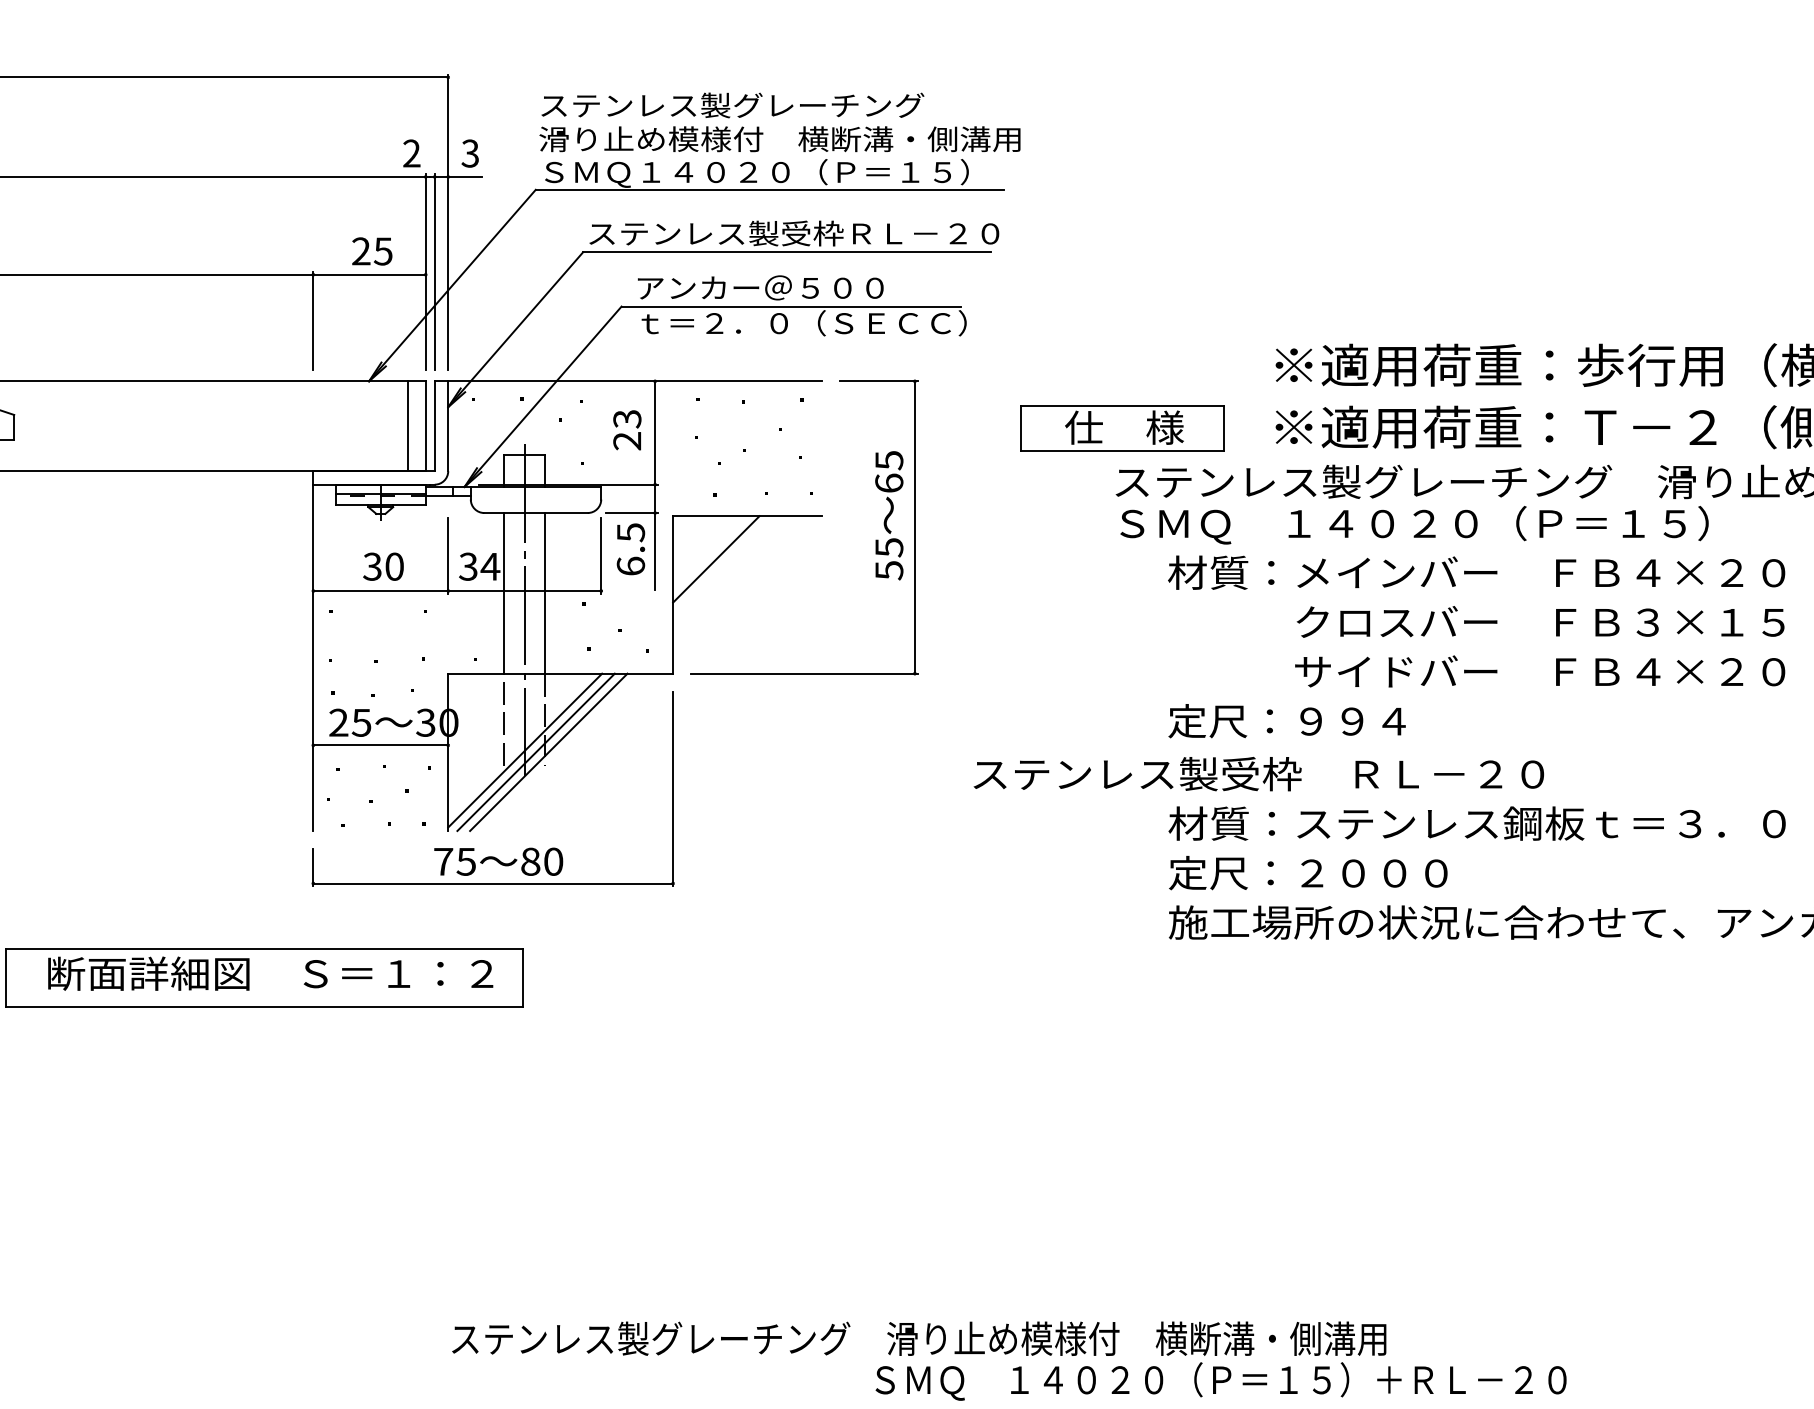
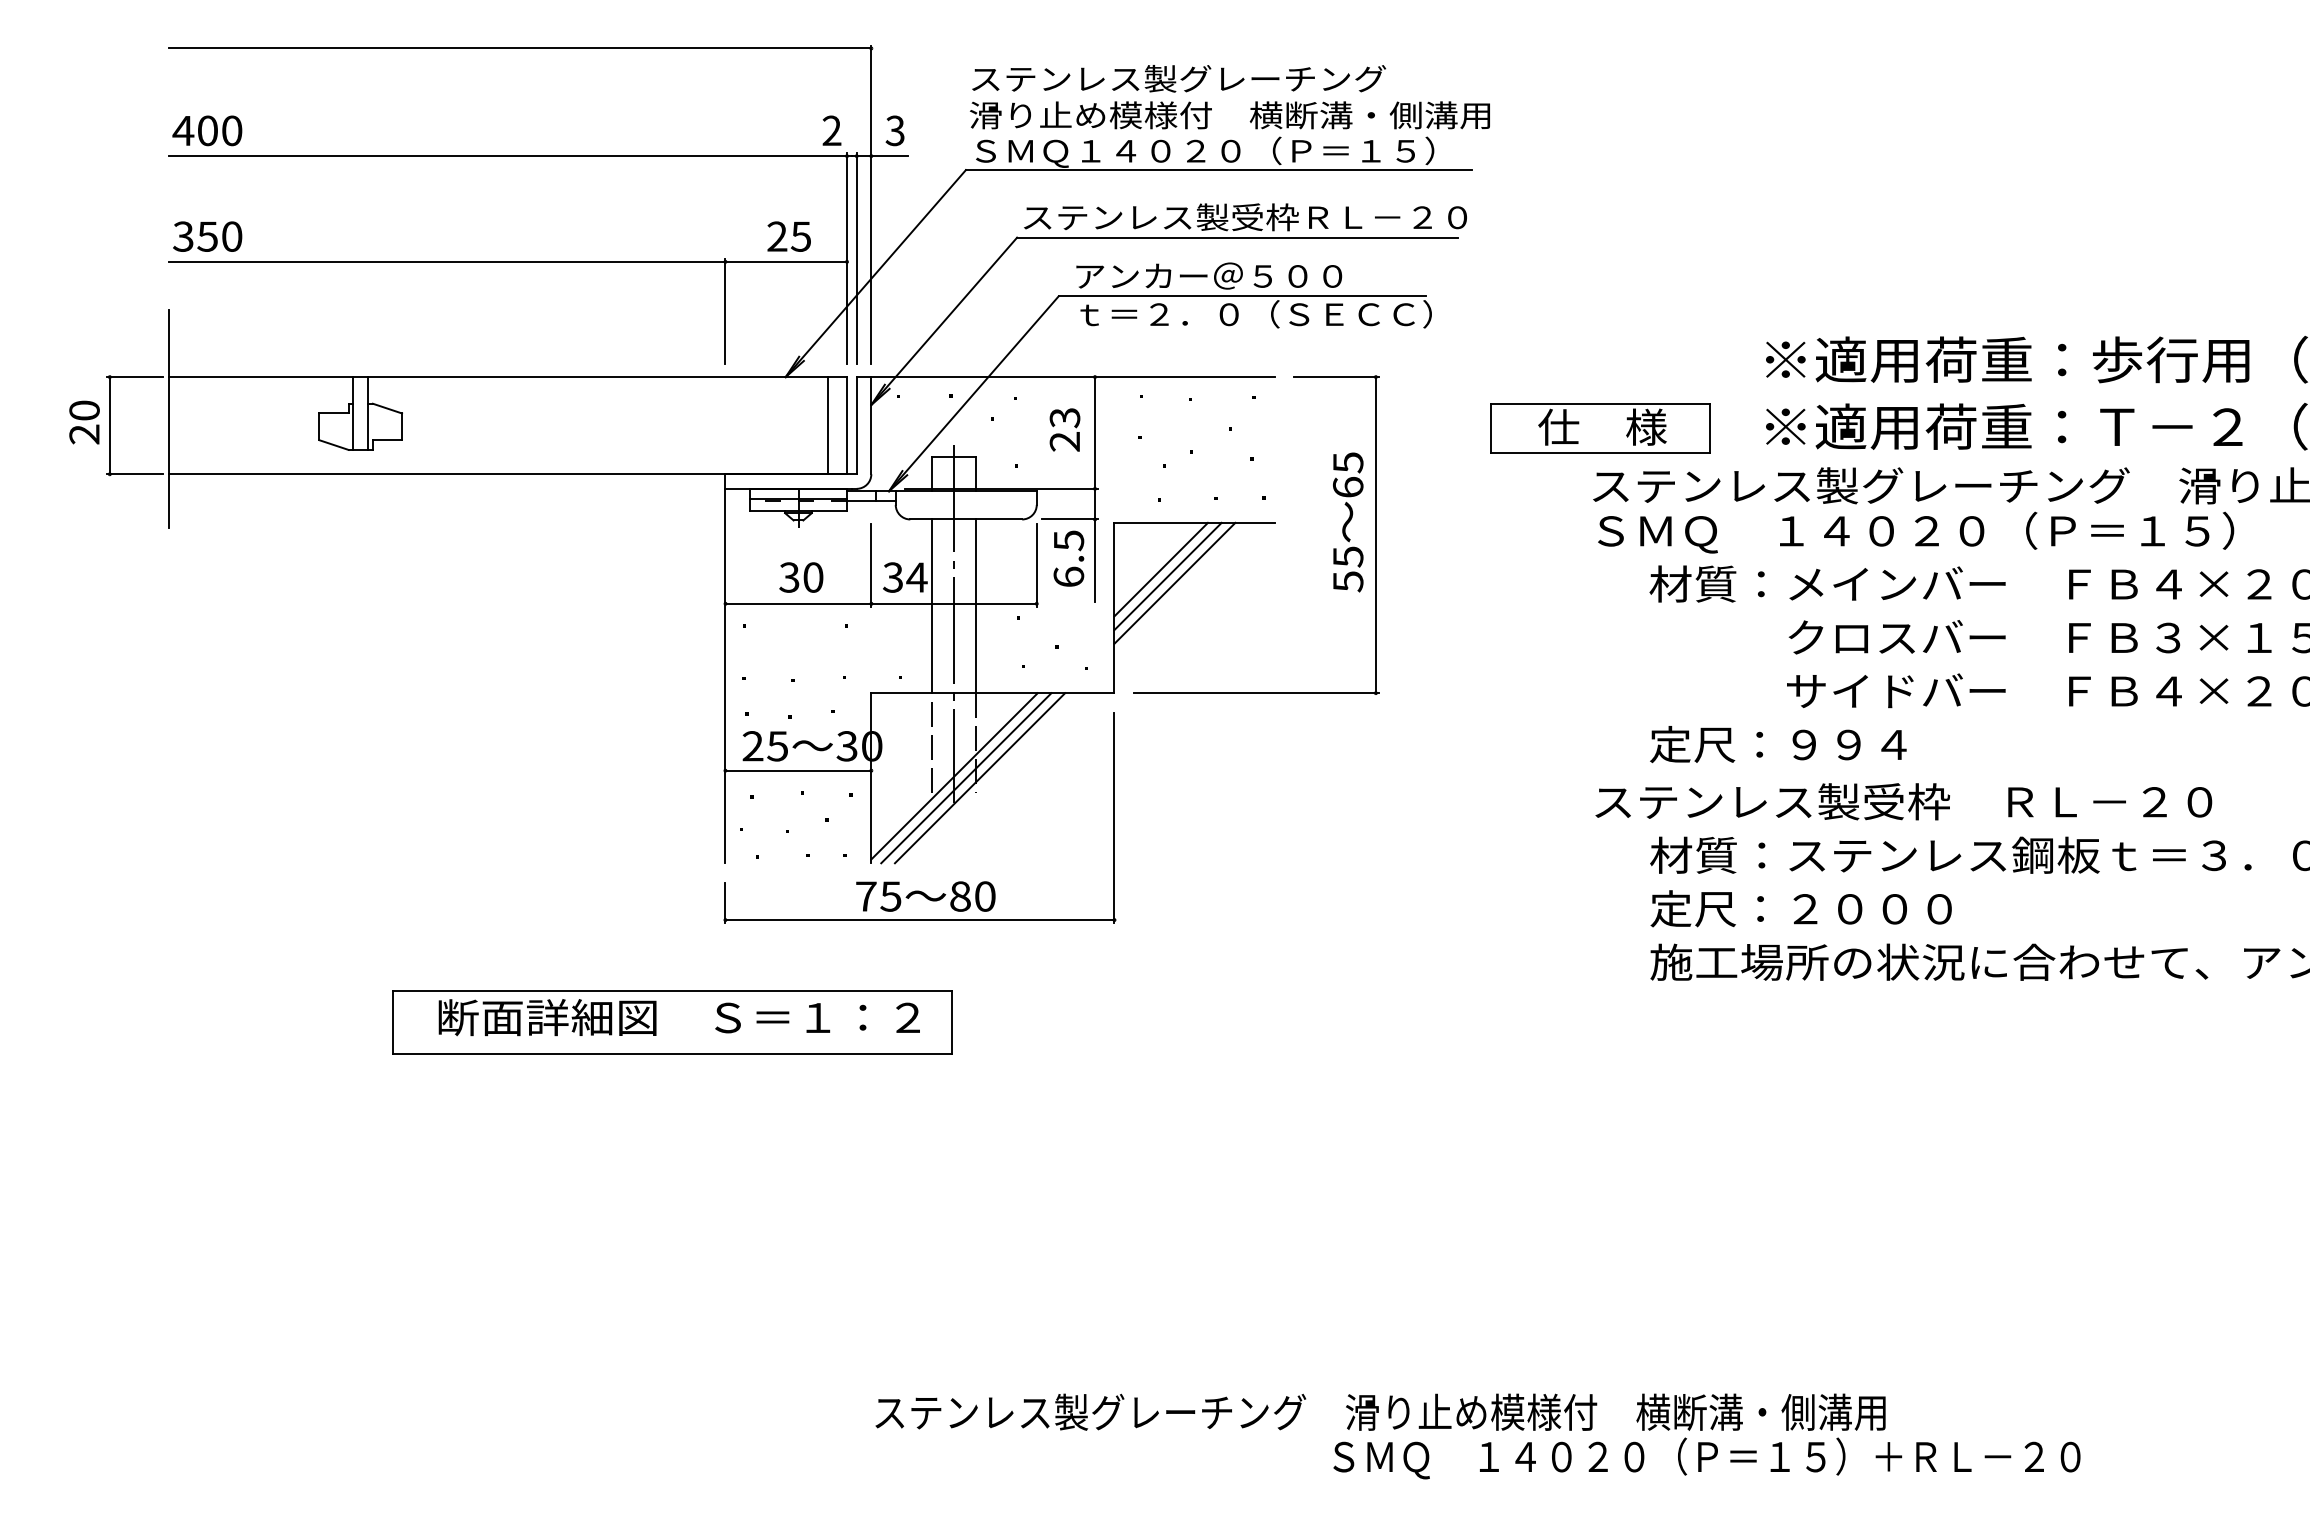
line: (722, 565) -> (1167, 576), added
line: (728, 571) -> (1174, 582), added
text: (1258, 773) -> (1903, 801), moved

